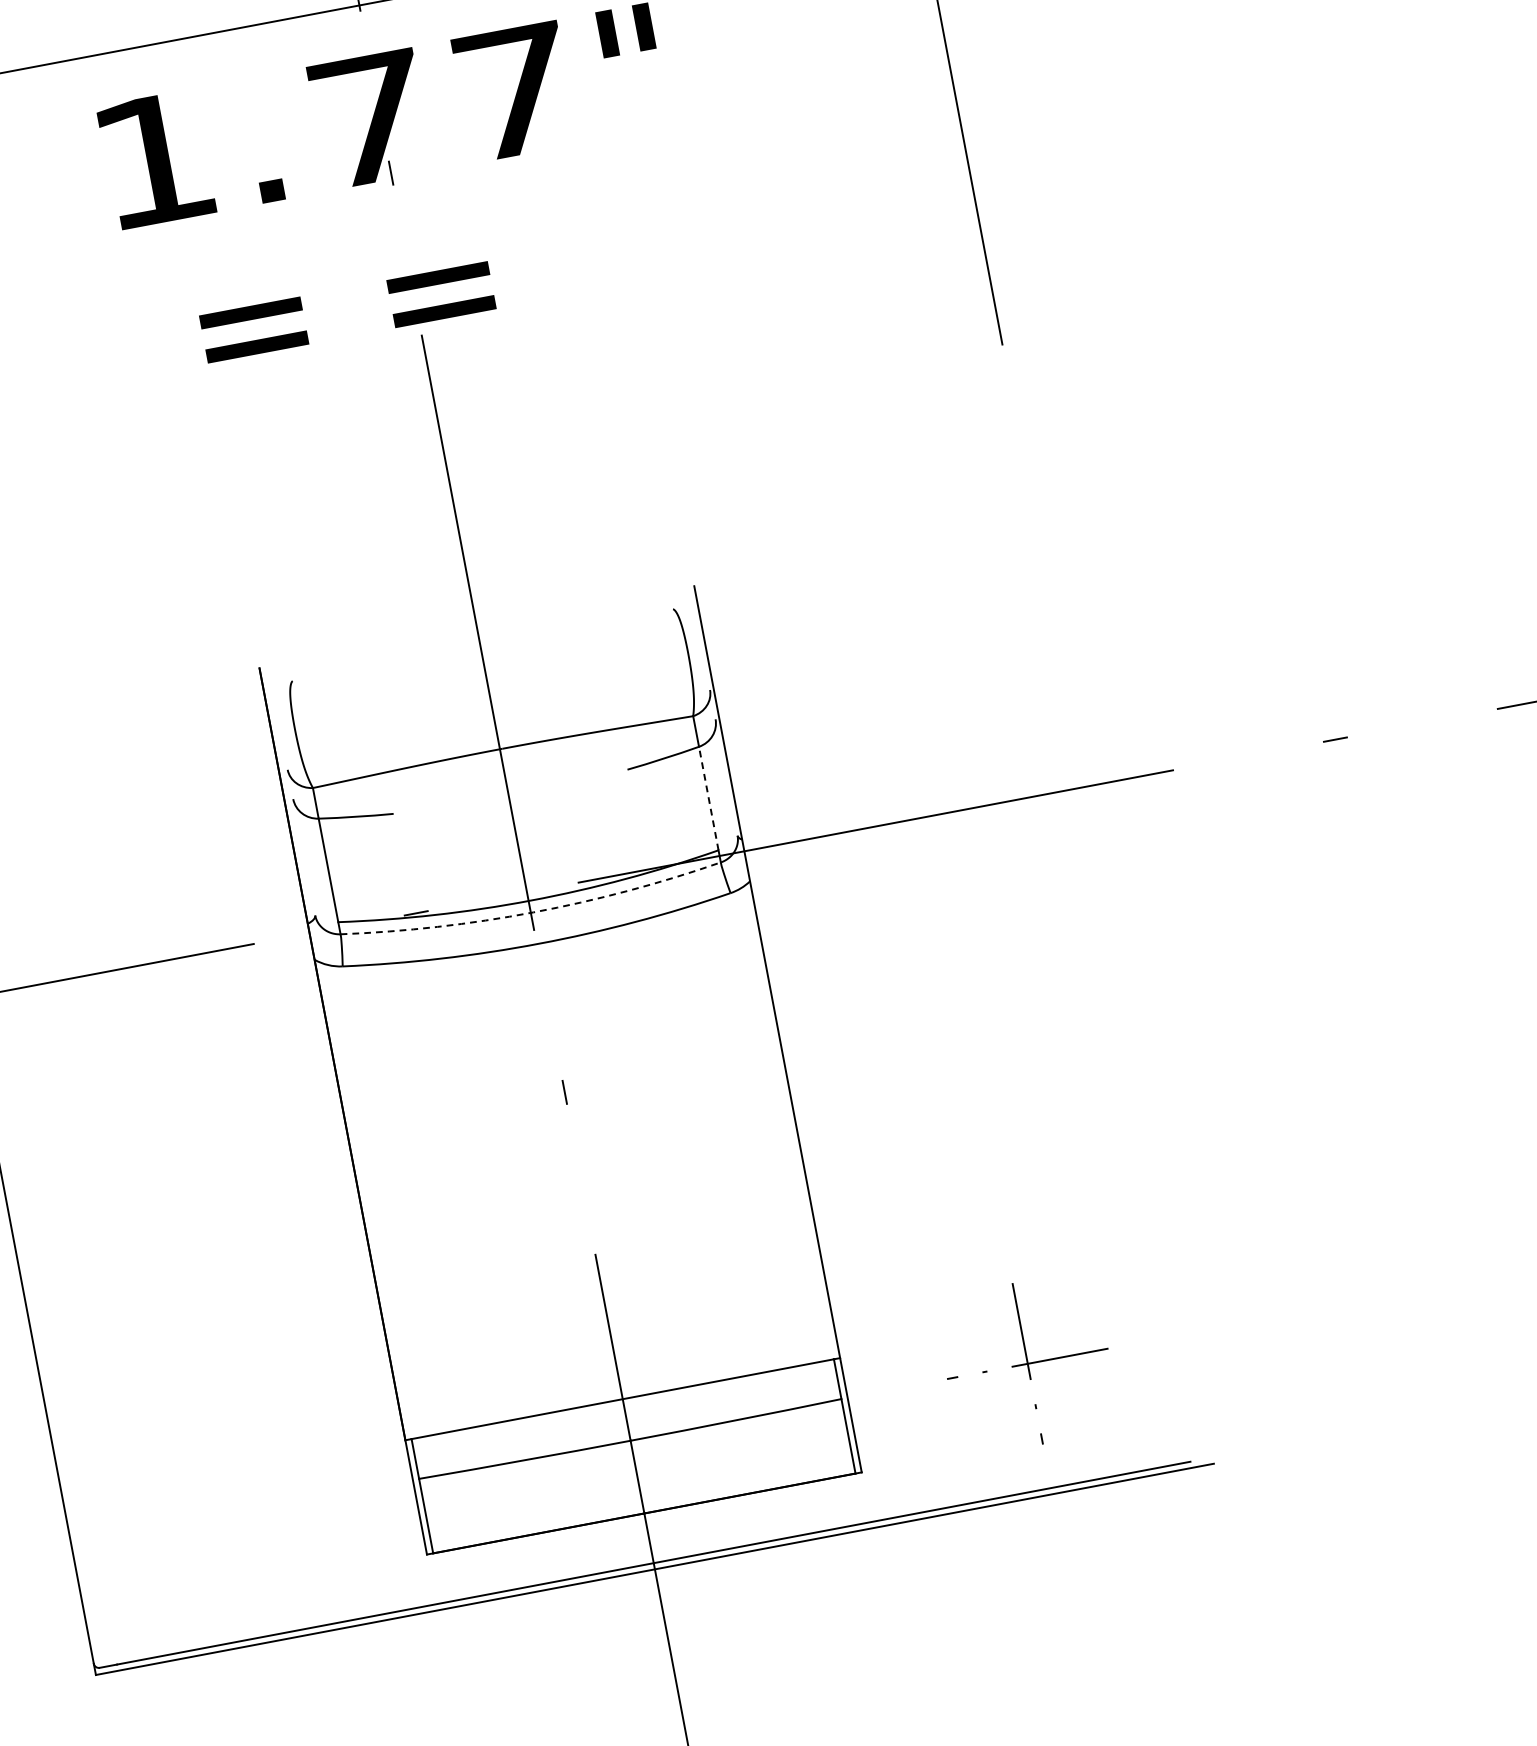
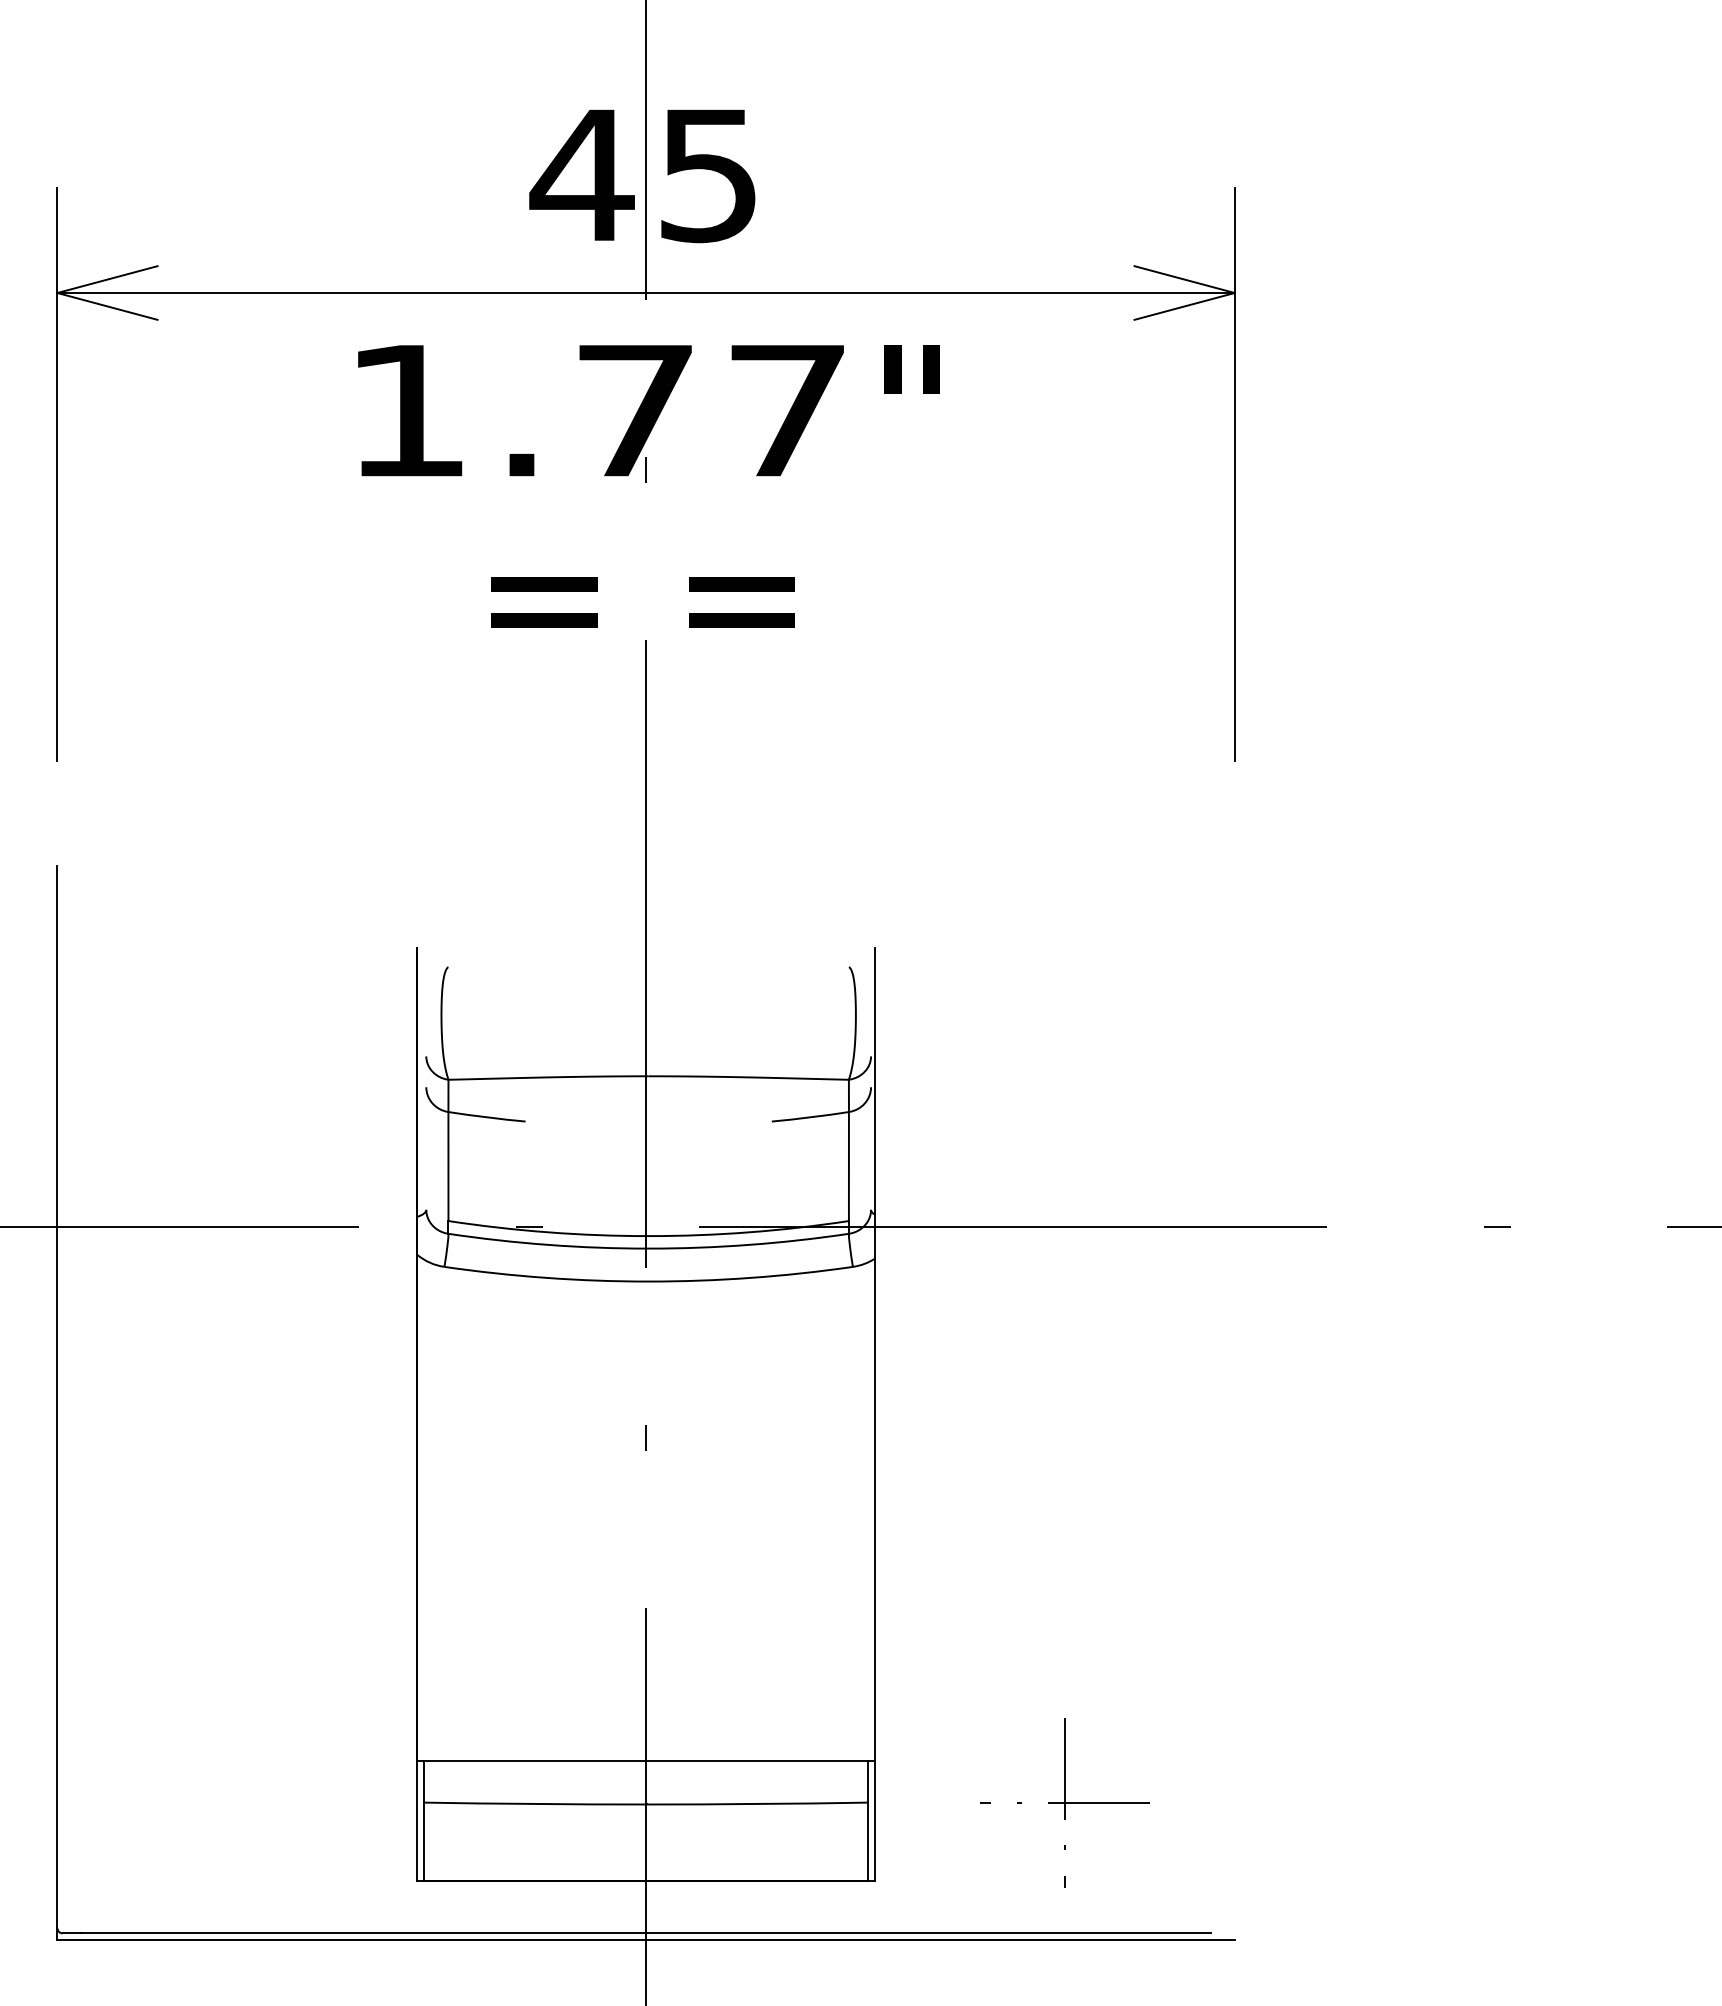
text: (346, 312) -> (642, 602), moved
line: (708, 798) -> (848, 1166), dashed -> solid
arc: (533, 912) -> (648, 1248), dashed -> solid

